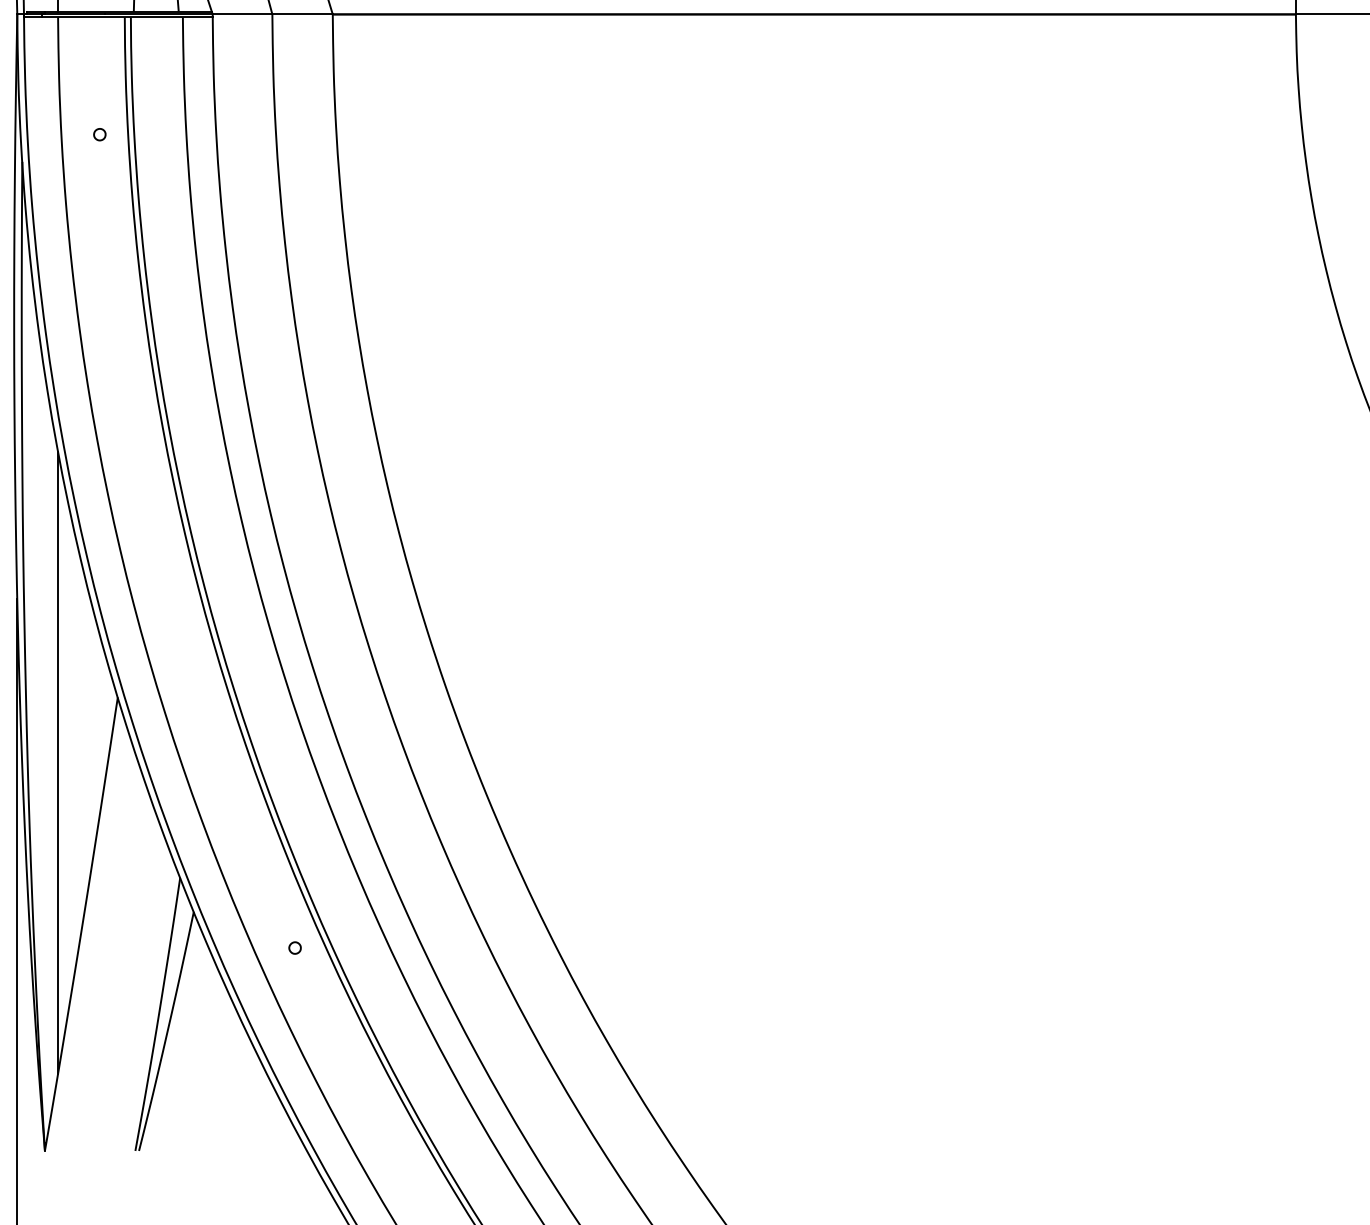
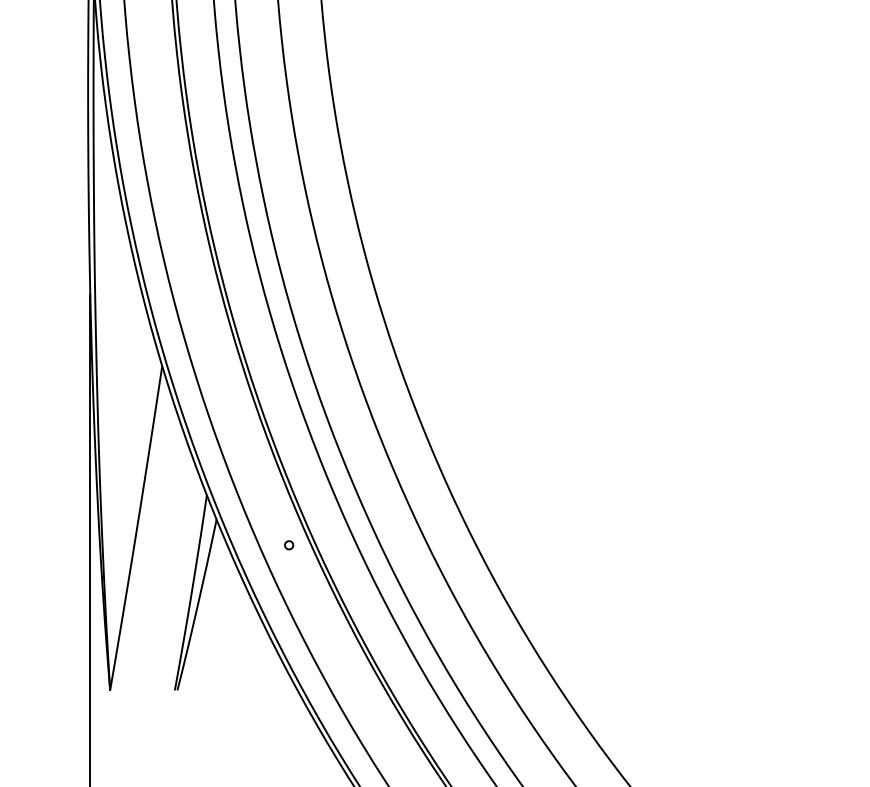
line: (57, 762) -> (119, 412), removed

